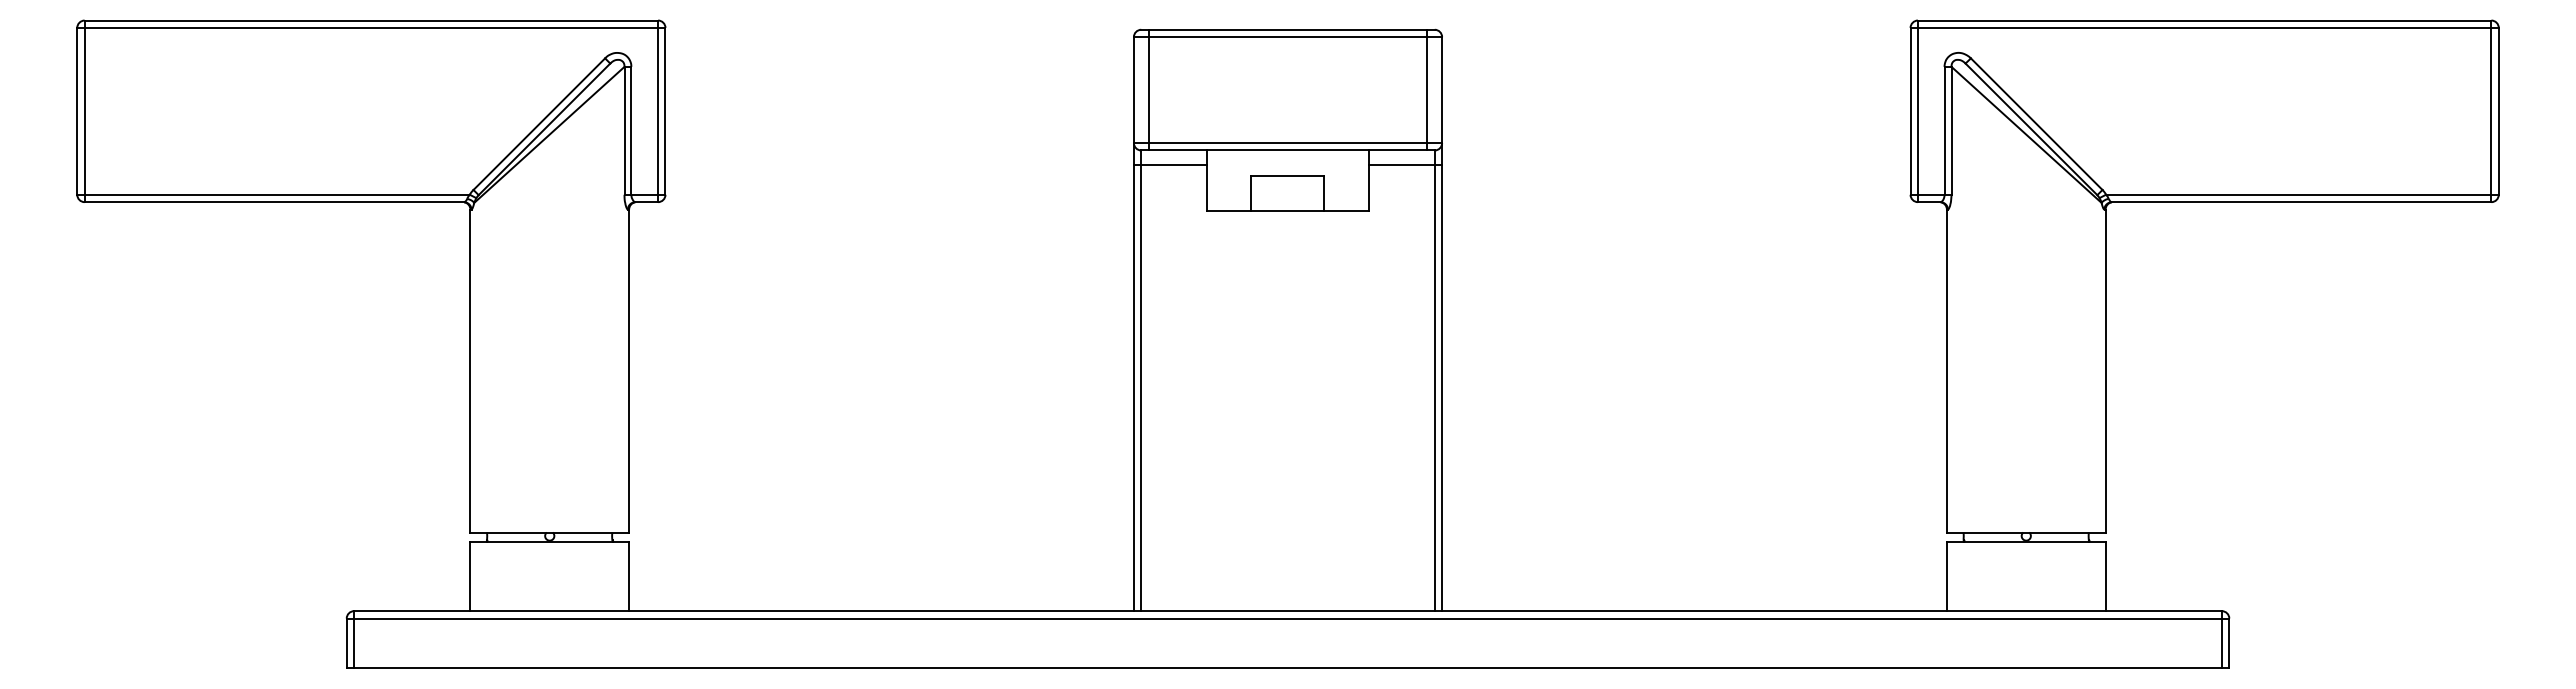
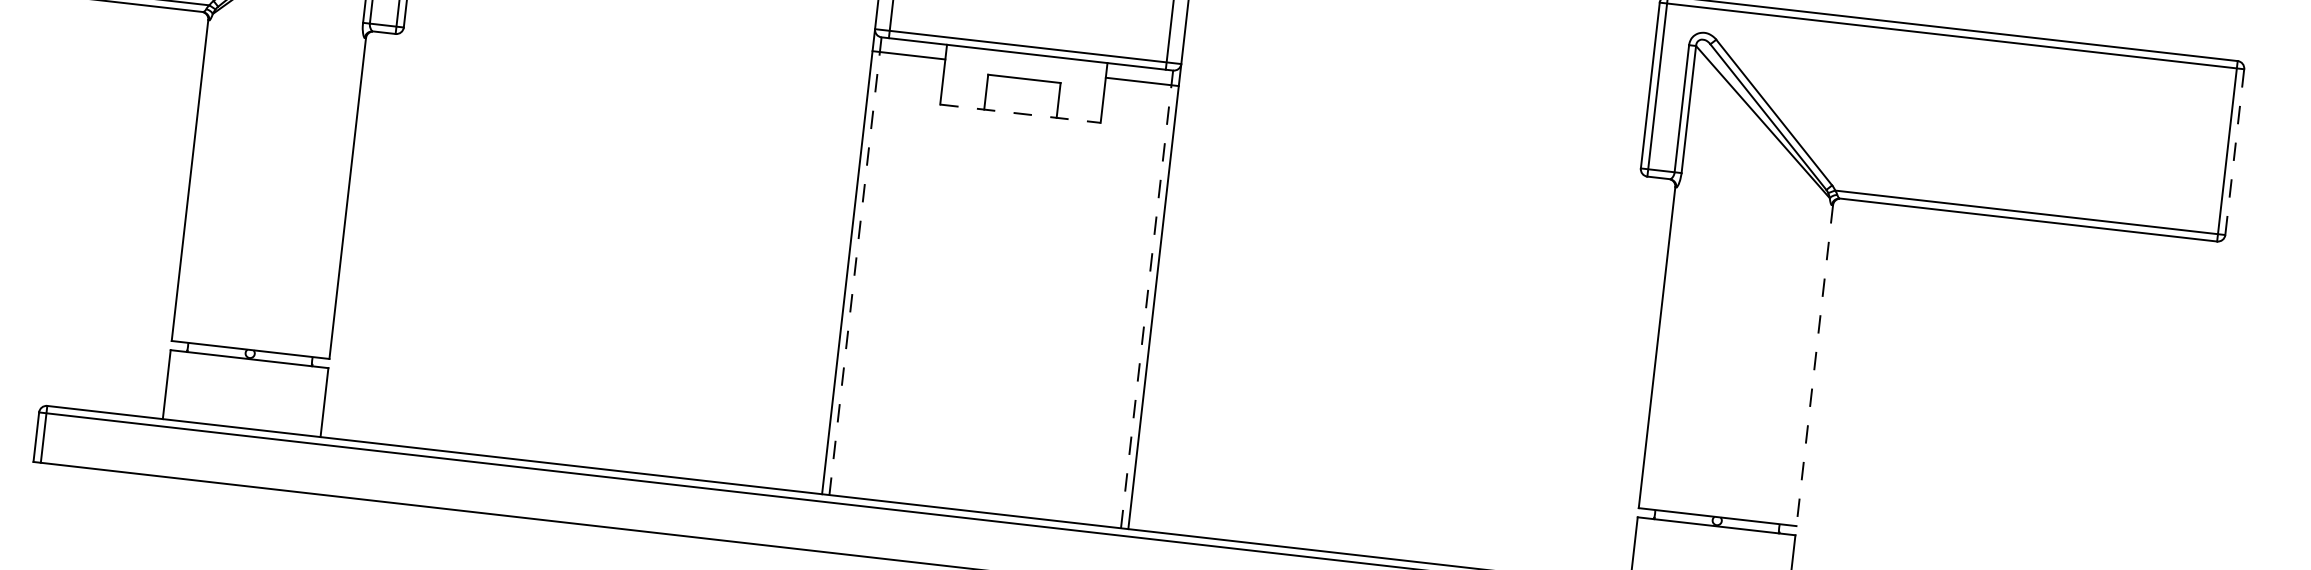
line: (2498, 111) -> (2234, 152), solid -> dashed
line: (1287, 210) -> (1020, 113), solid -> dashed
line: (2105, 371) -> (1814, 366), solid -> dashed
line: (1434, 380) -> (1146, 299), solid -> dashed
line: (1141, 381) -> (855, 266), solid -> dashed

